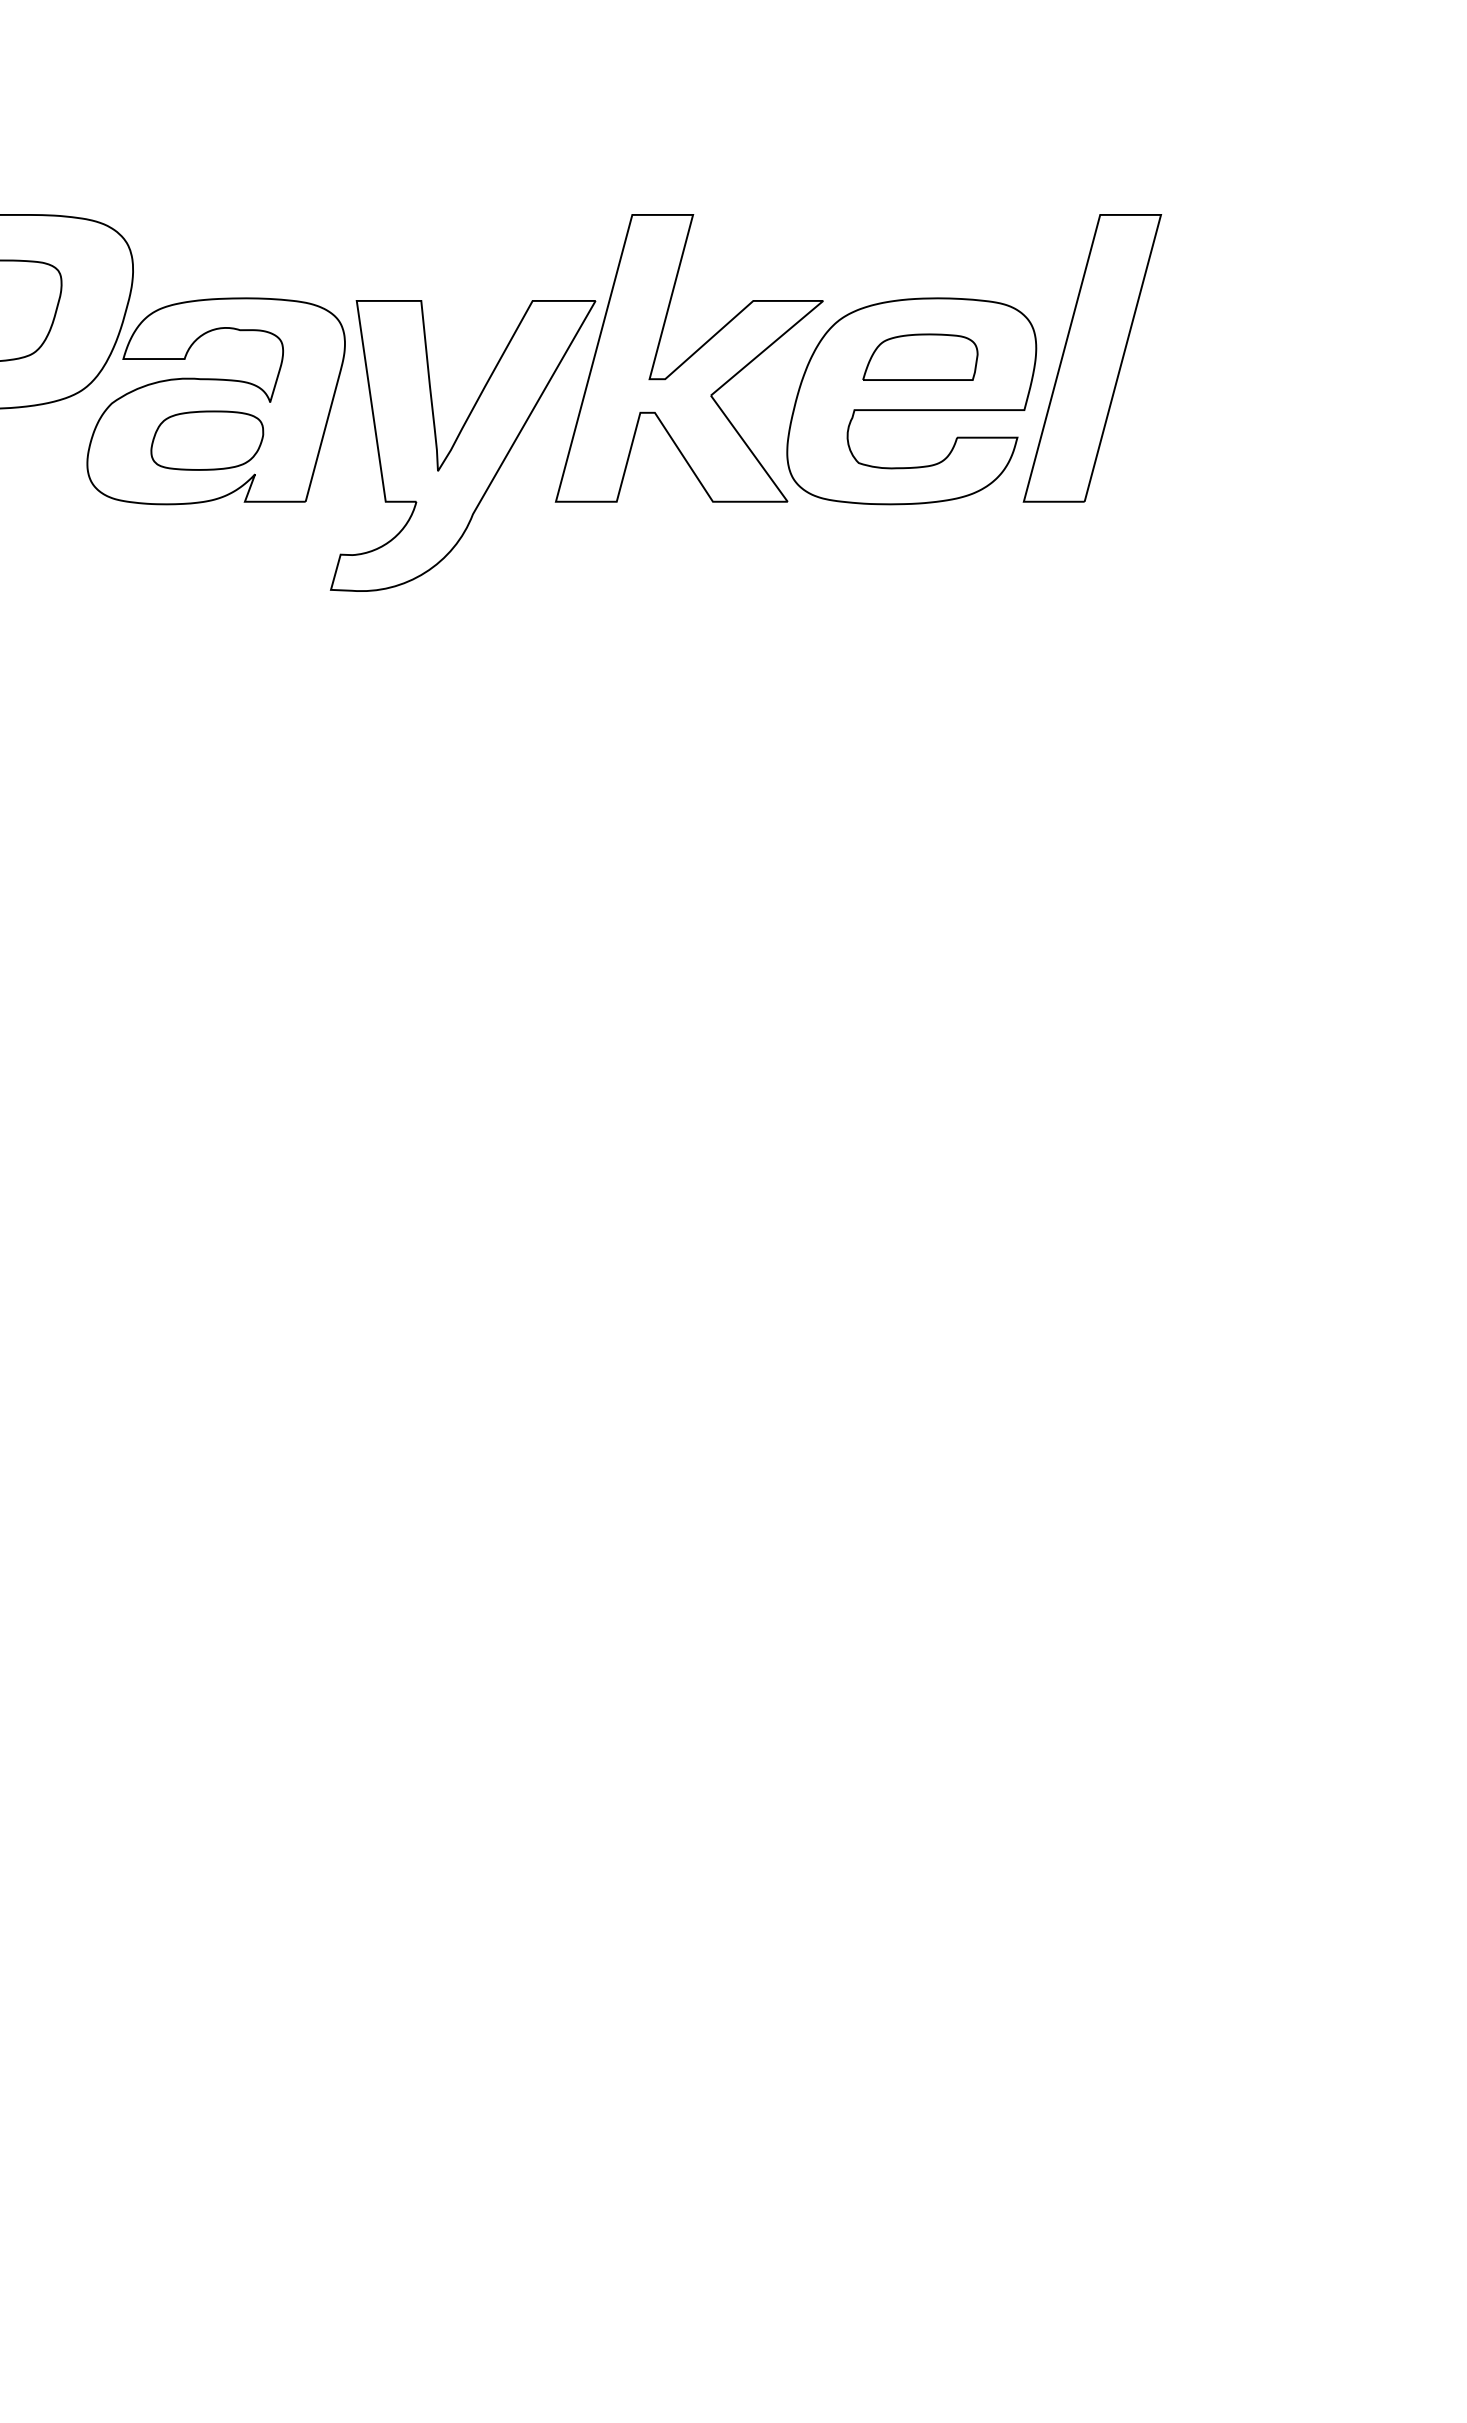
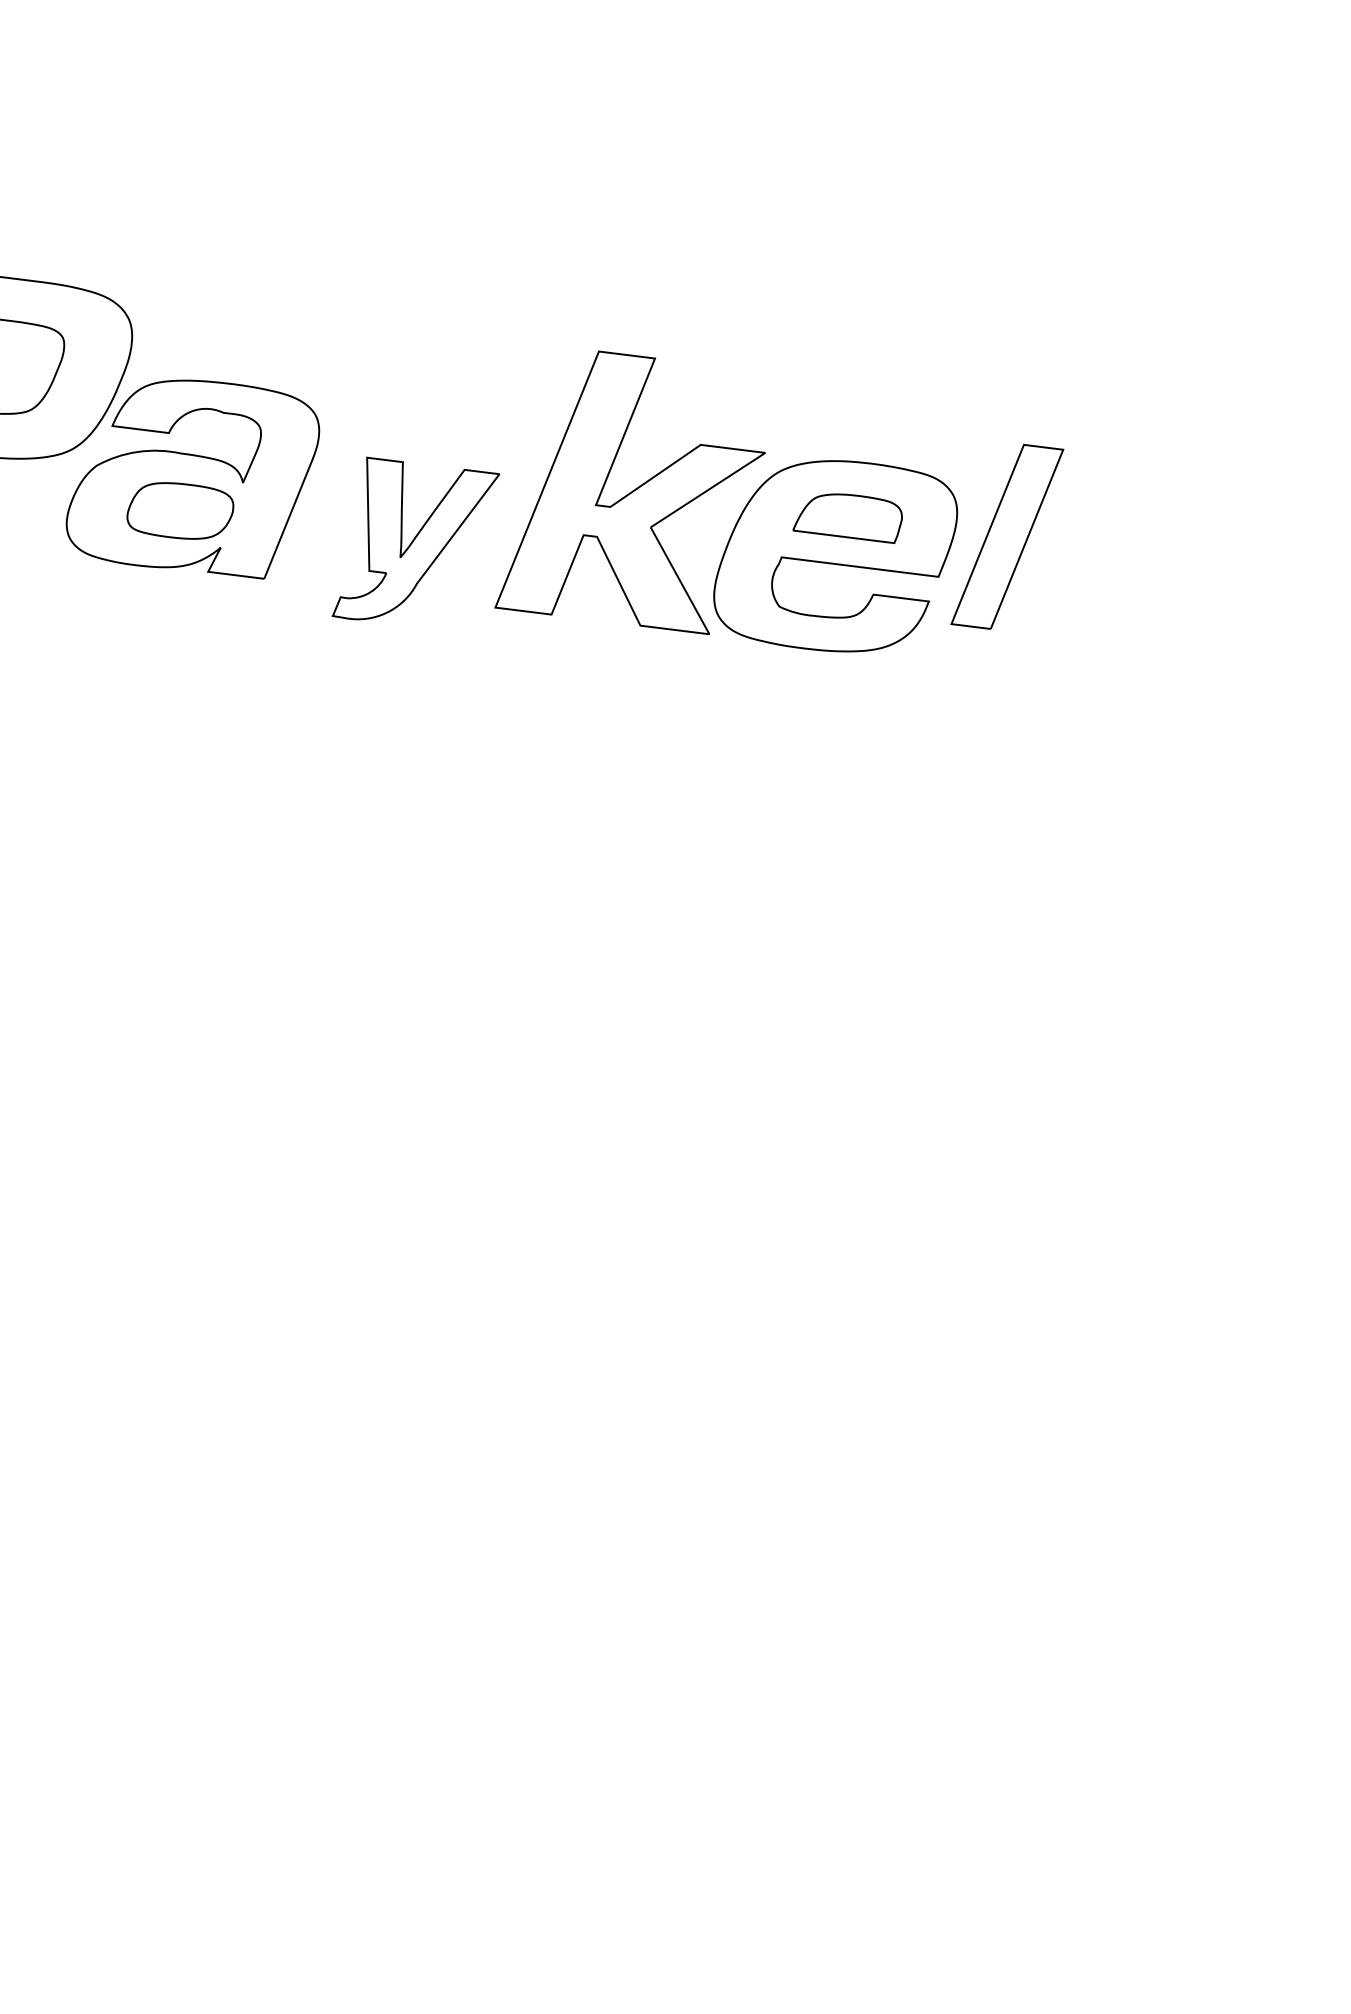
part: (1092, 358) -> (1007, 537), size x0.7
part: (462, 445) -> (415, 544), size x0.6

